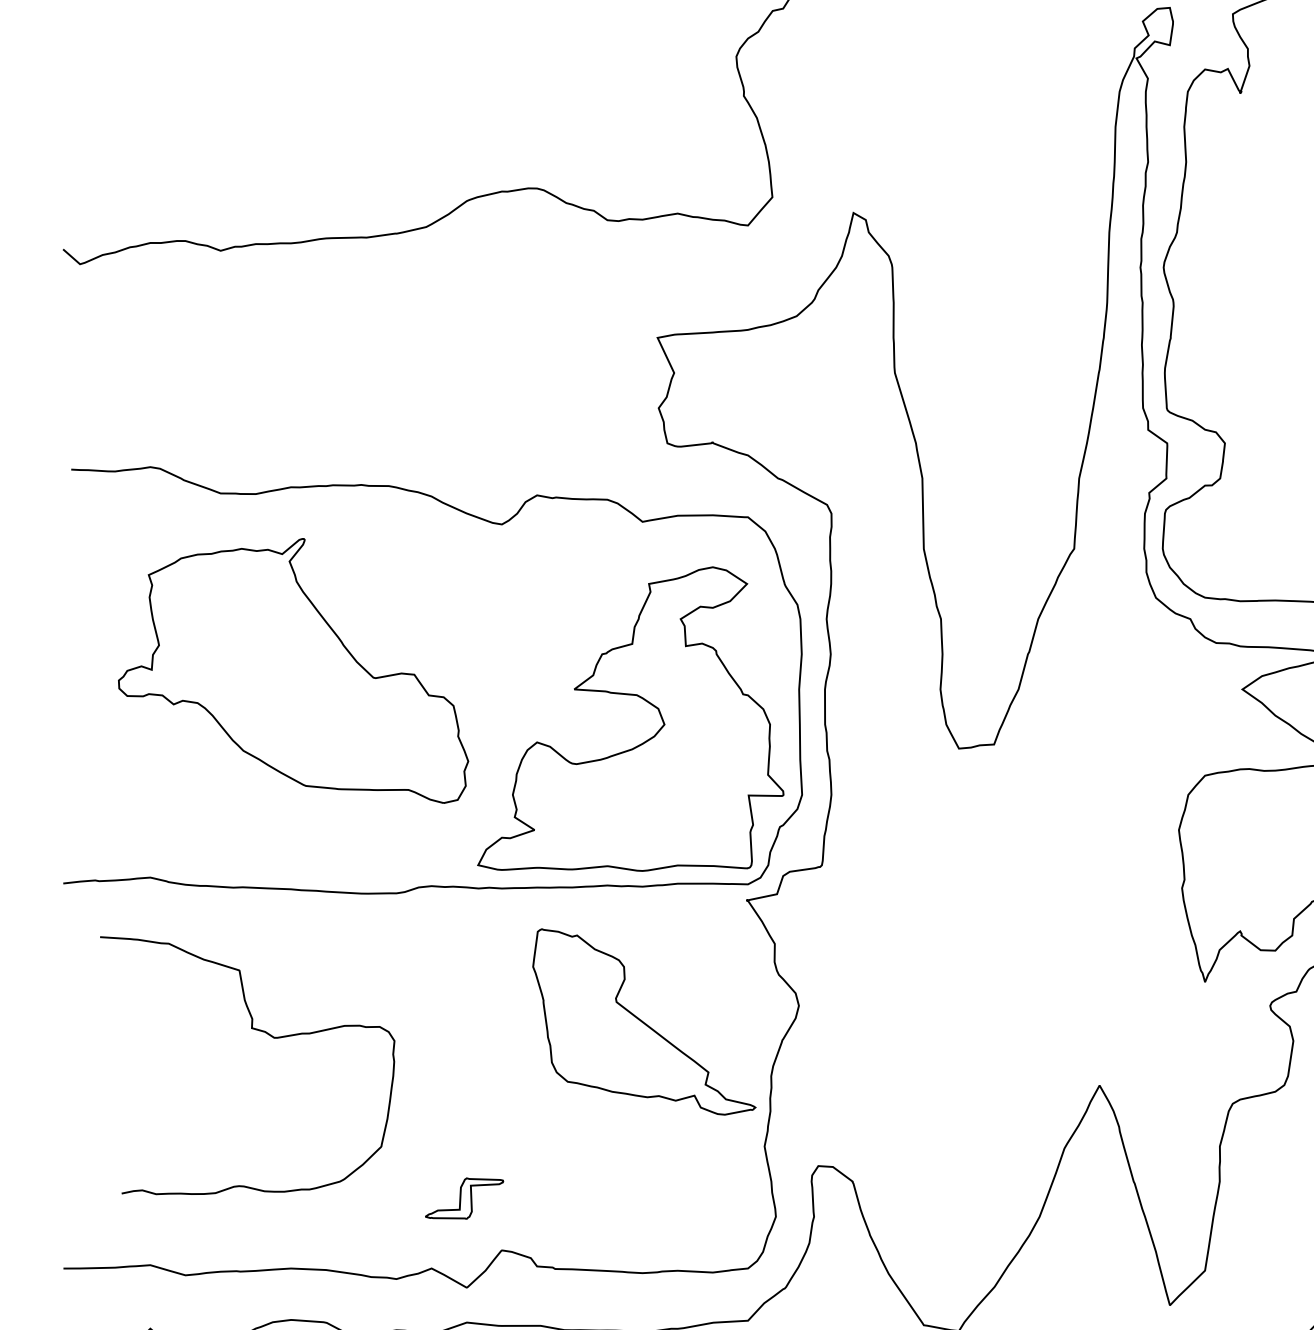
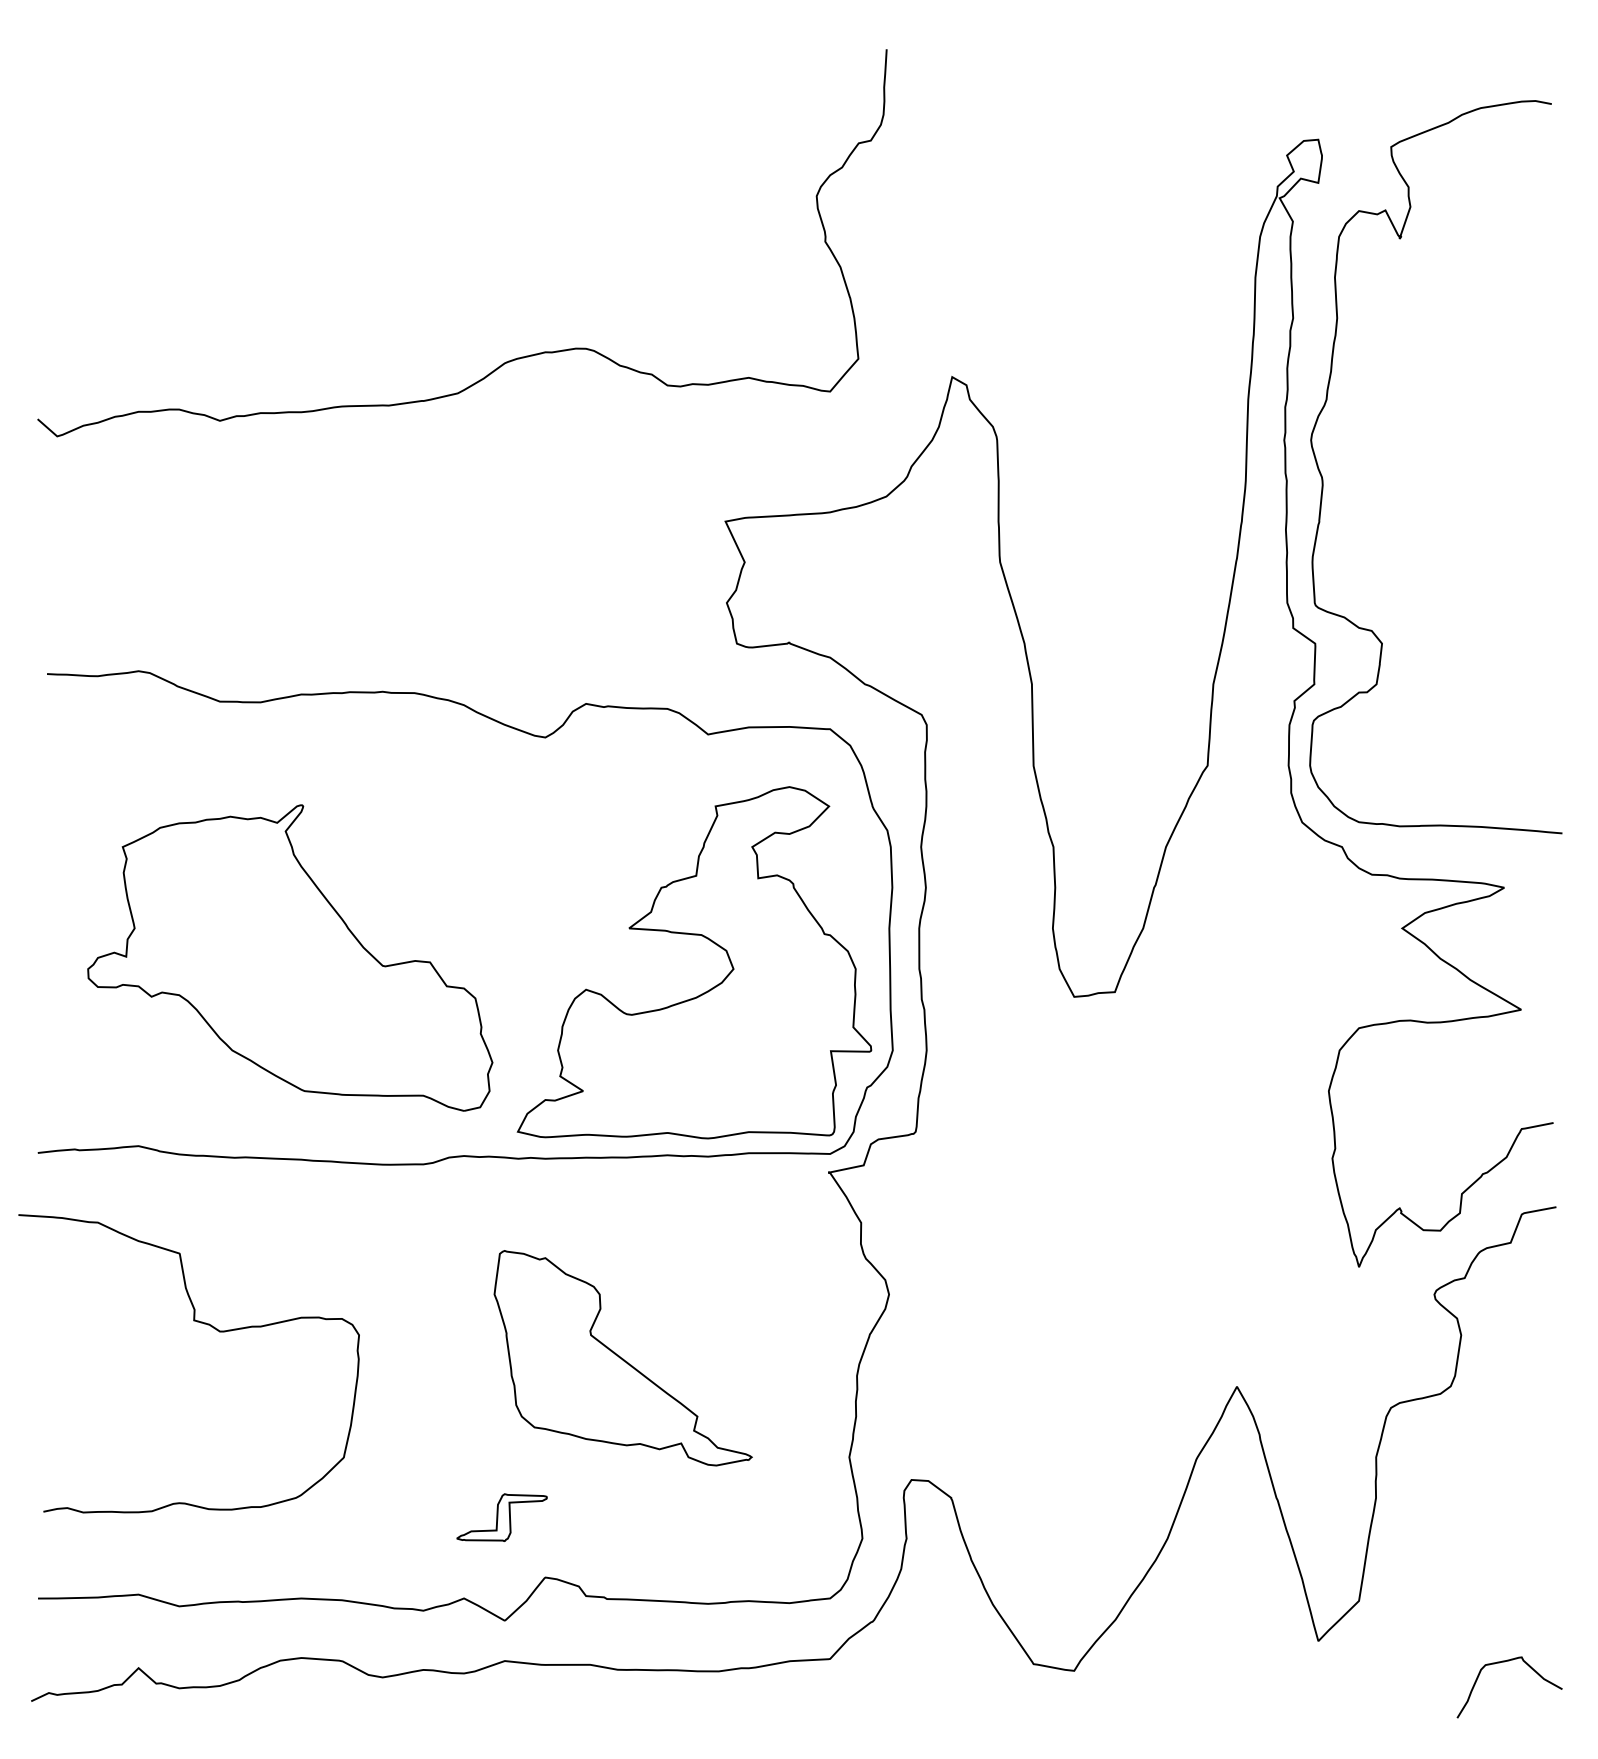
part: (293, 670) -> (290, 957), moved
part: (643, 1022) -> (622, 1358), moved
curve: (257, 1030) -> (200, 1323), moved

